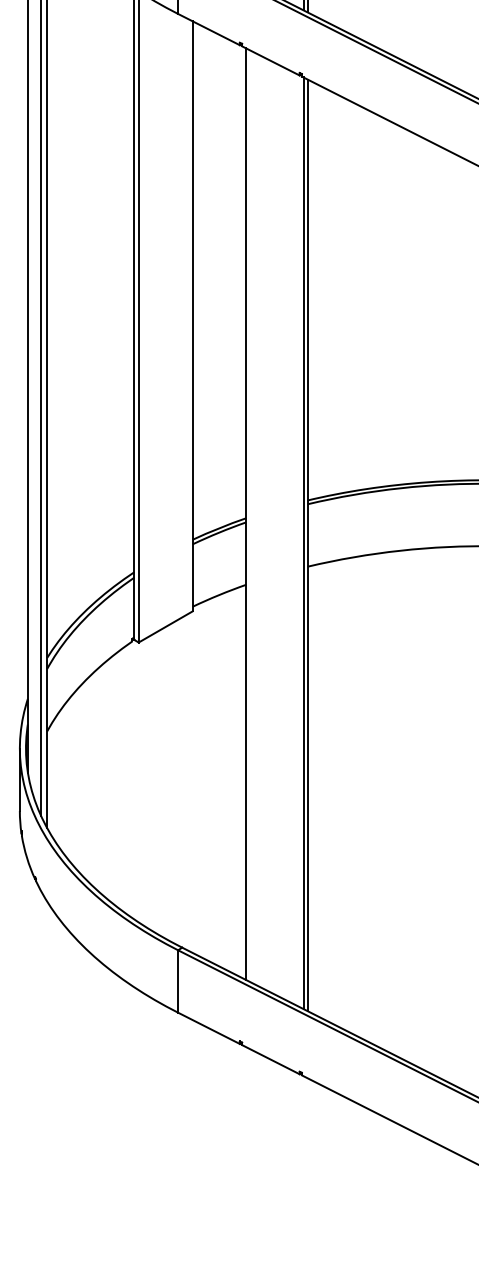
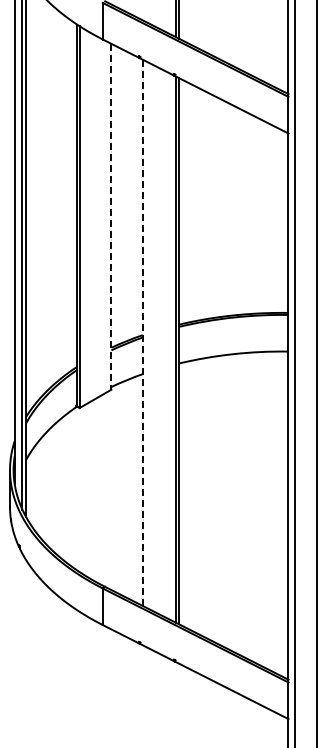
line: (192, 315) -> (111, 216), solid -> dashed
line: (245, 515) -> (142, 333), solid -> dashed

